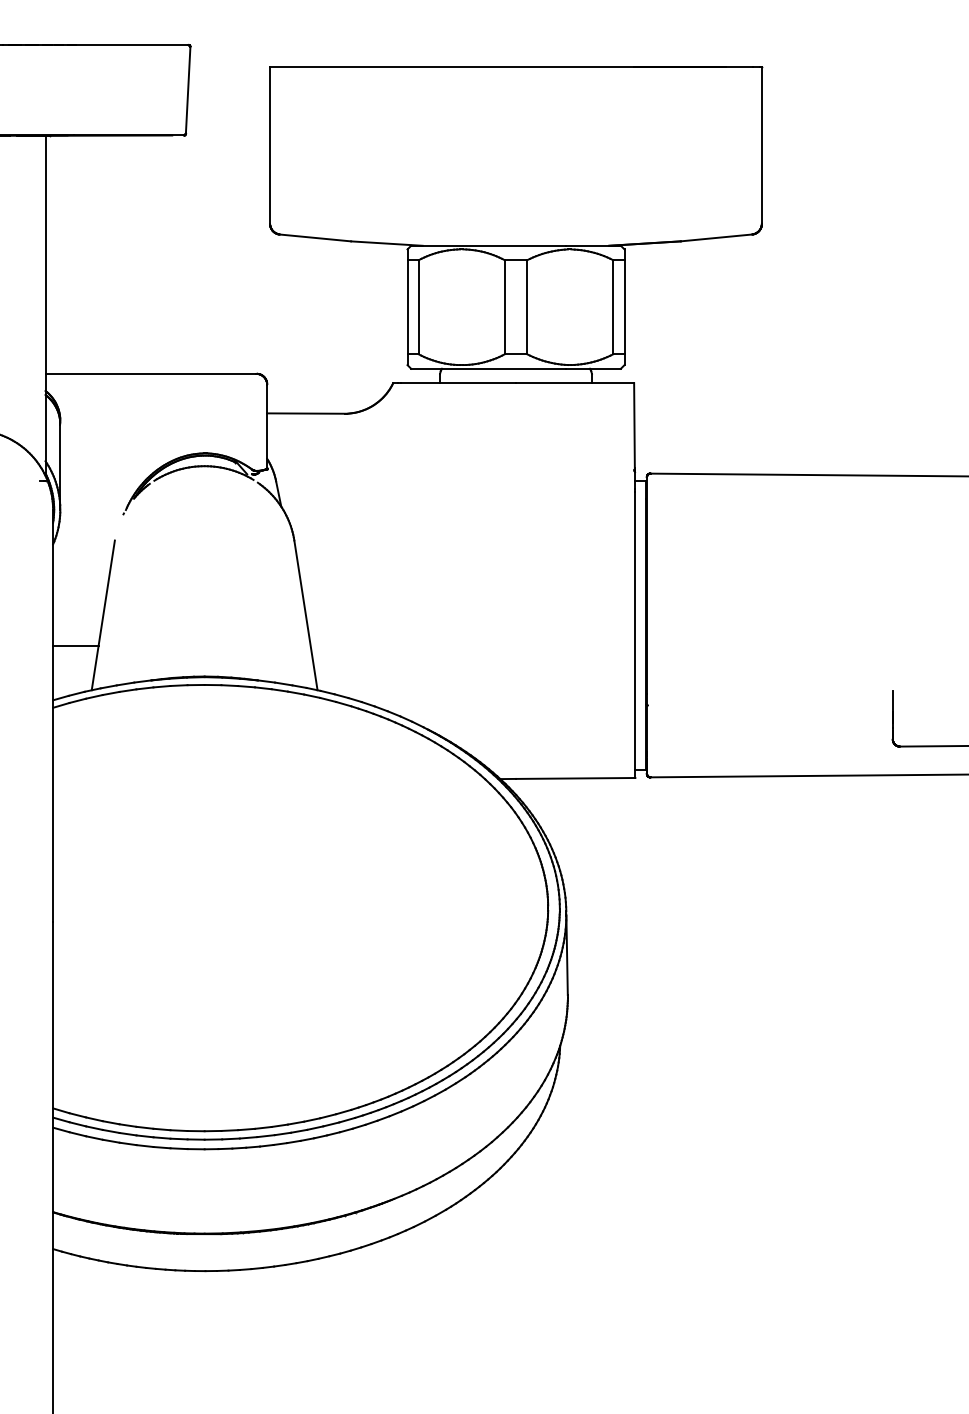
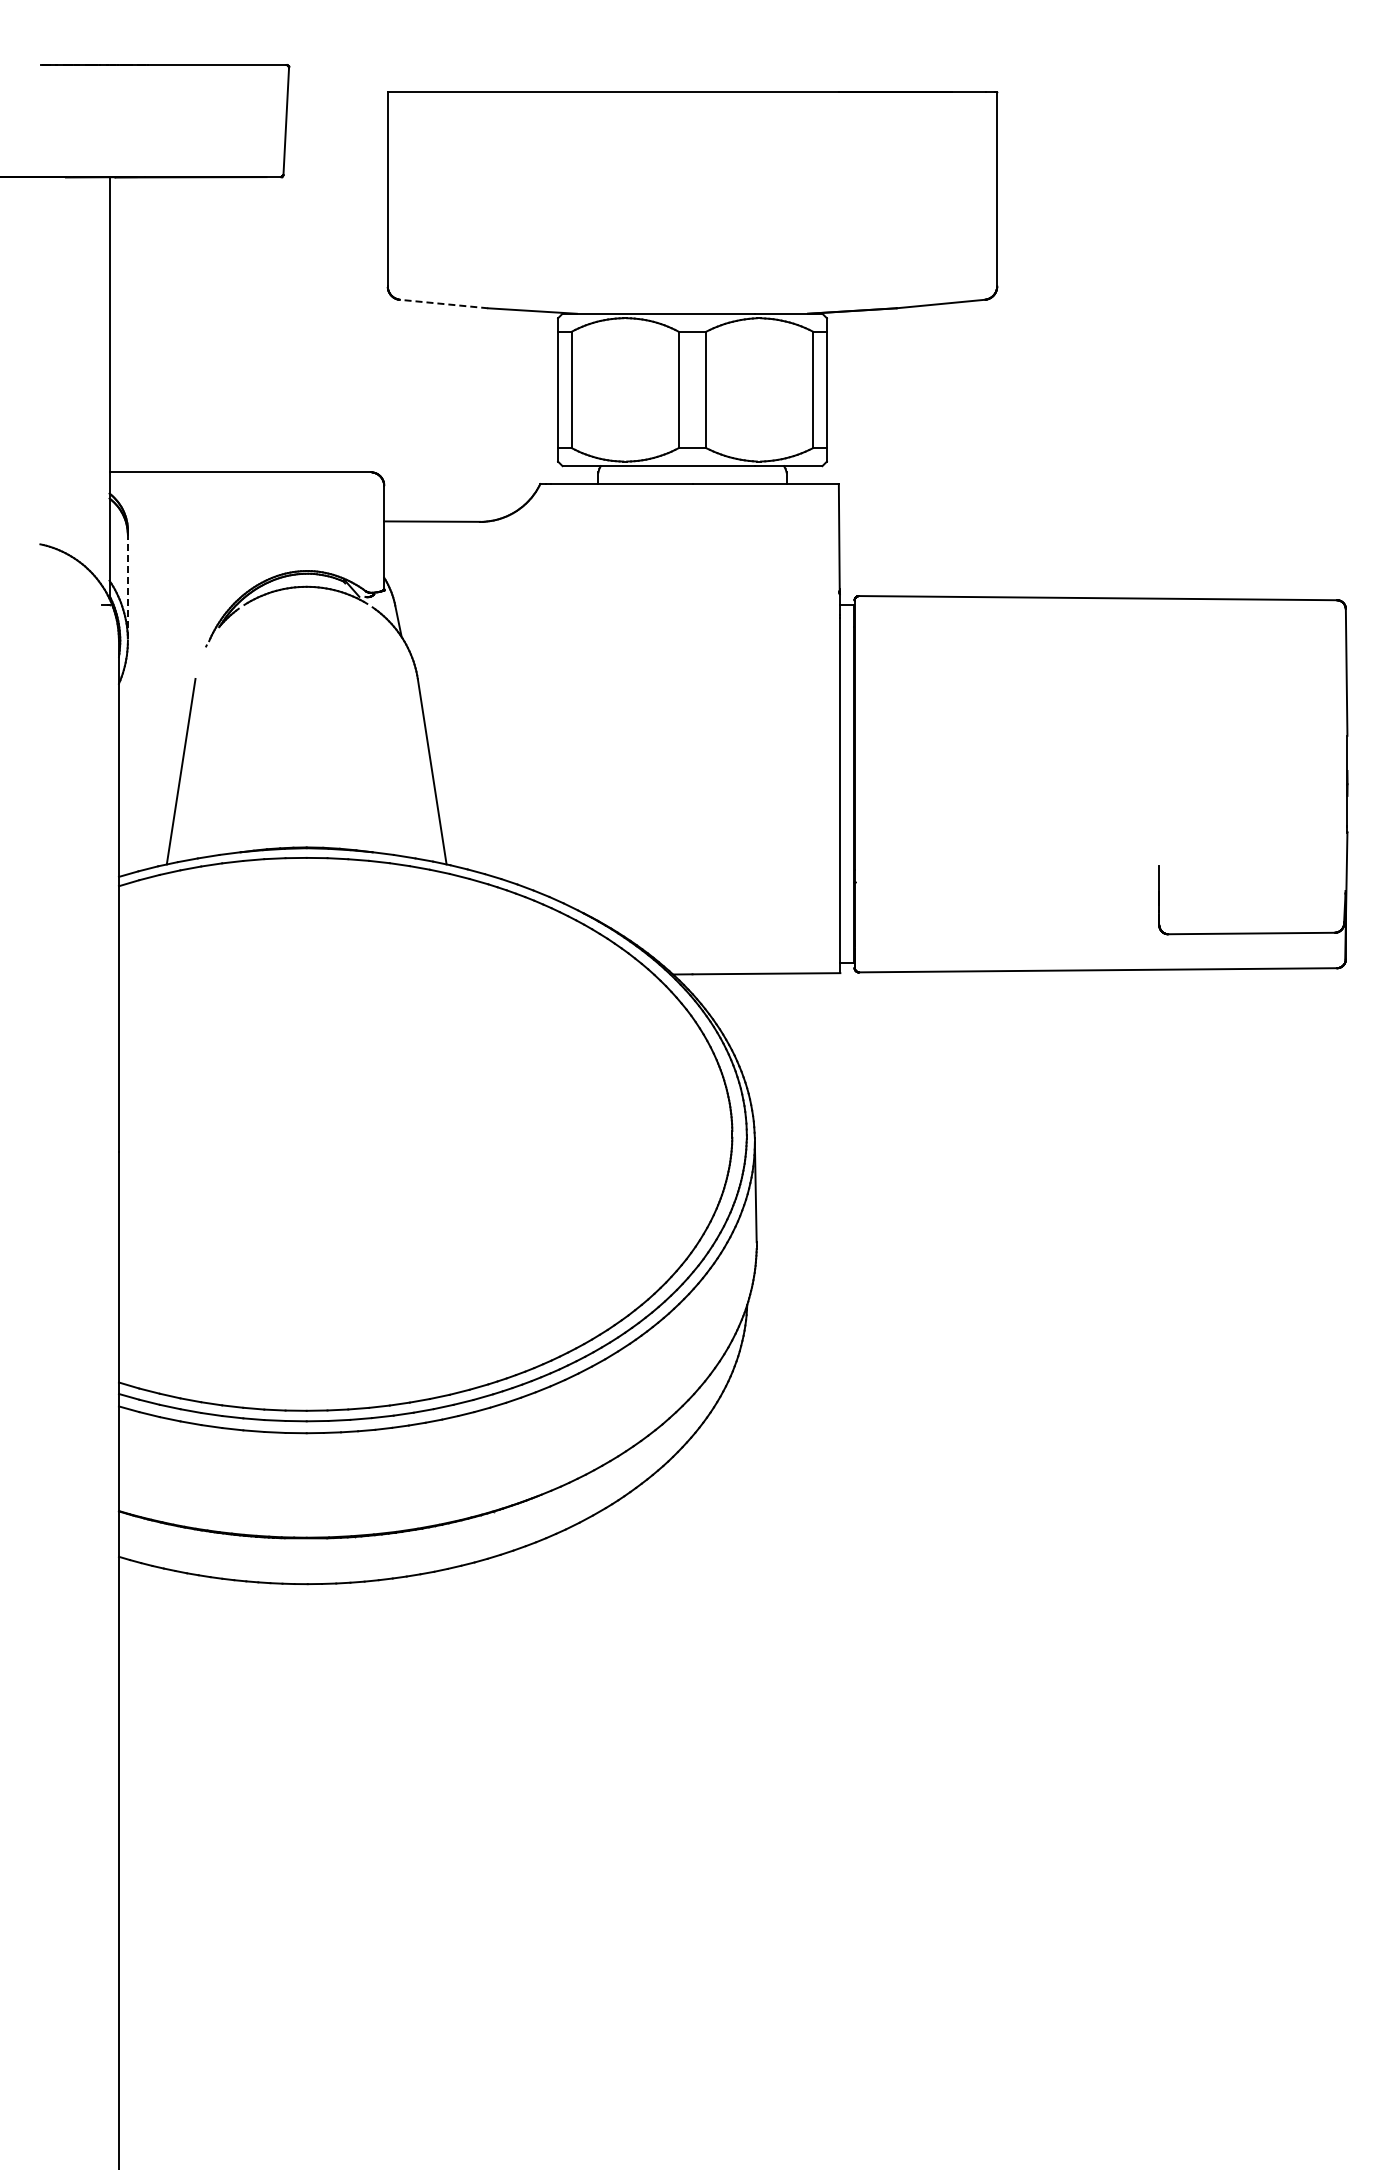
line: (315, 238) -> (443, 304), solid -> dashed
line: (60, 466) -> (127, 587), solid -> dashed
line: (75, 645) -> (146, 809), removed

